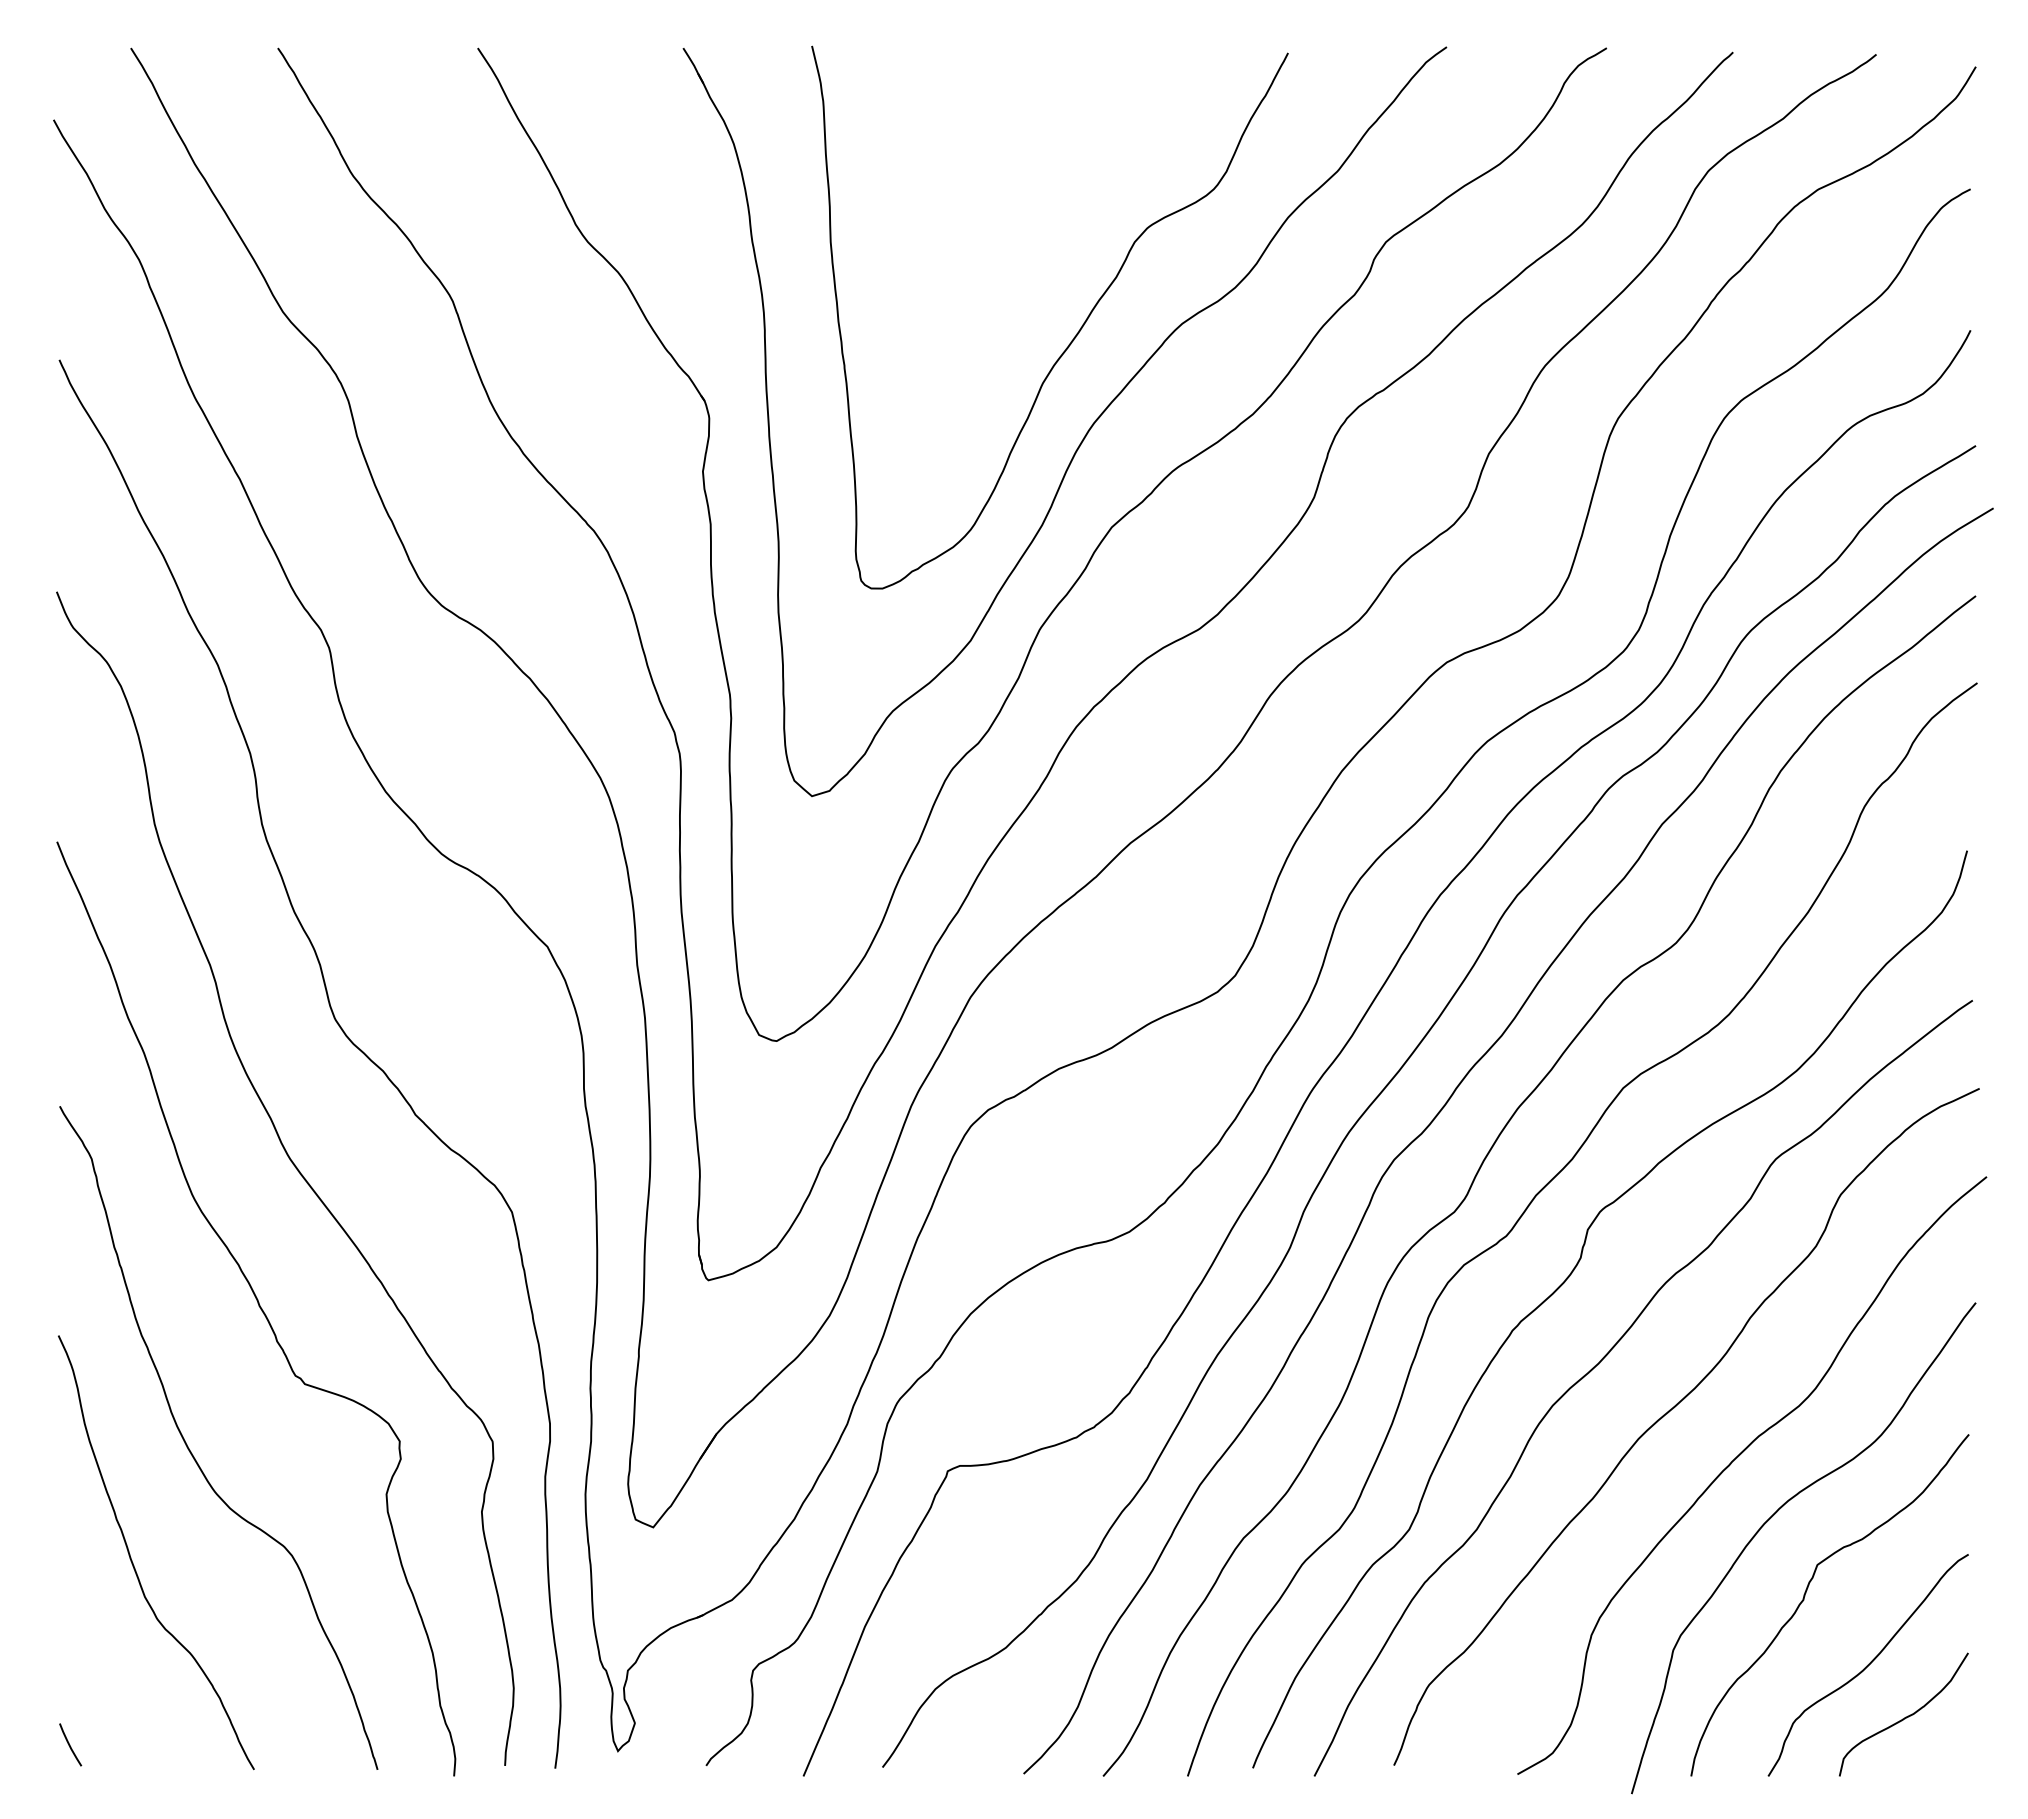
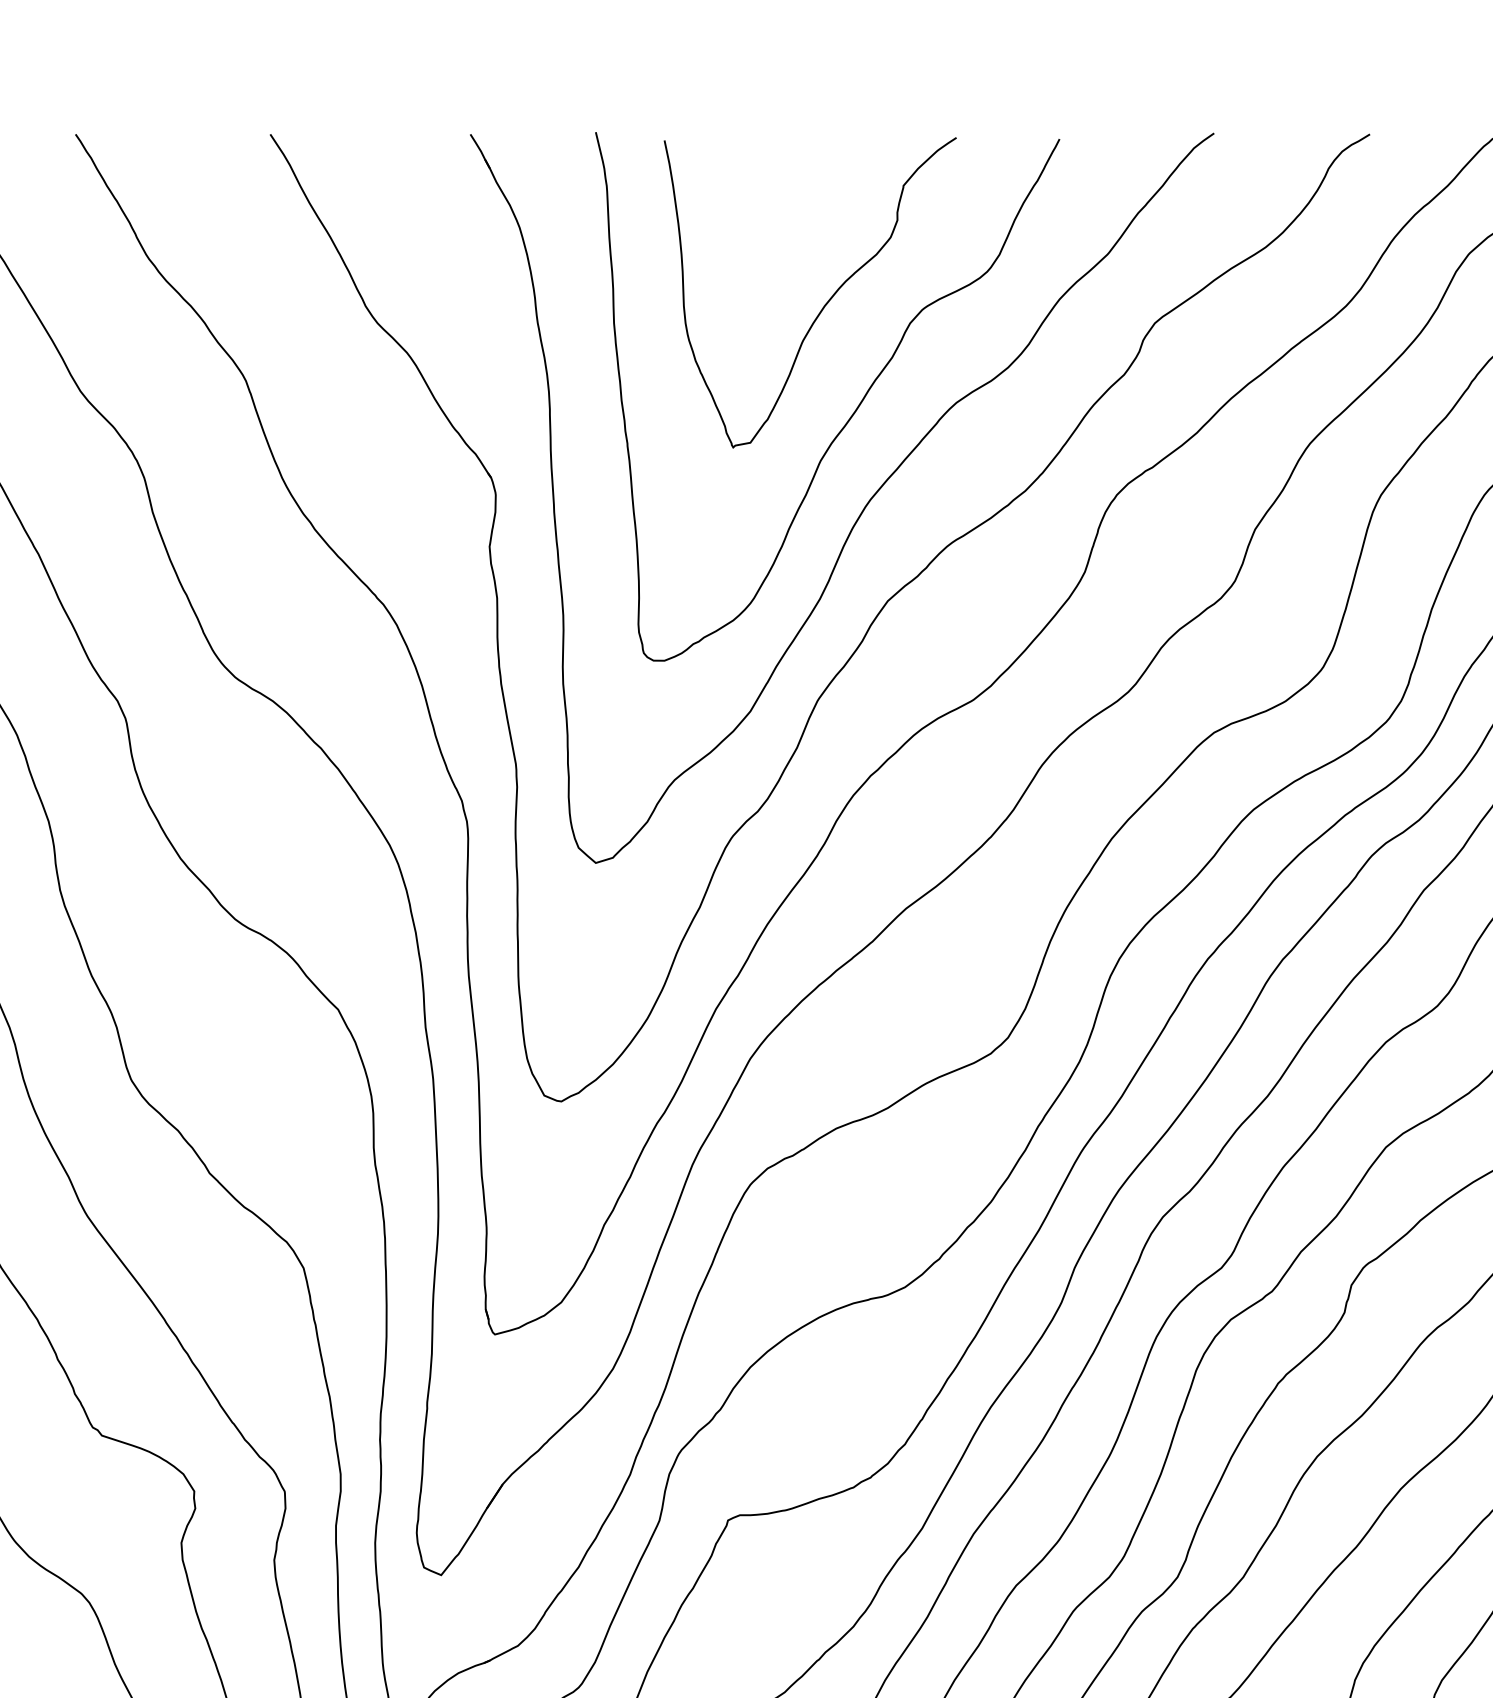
curve: (1045, 224) -> (823, 306), added

